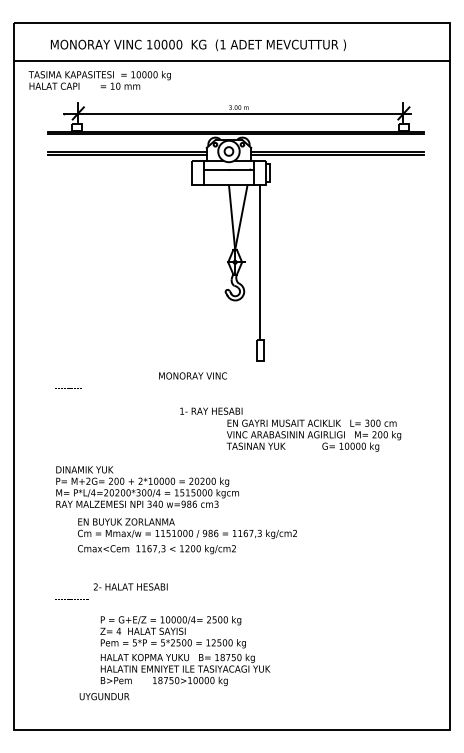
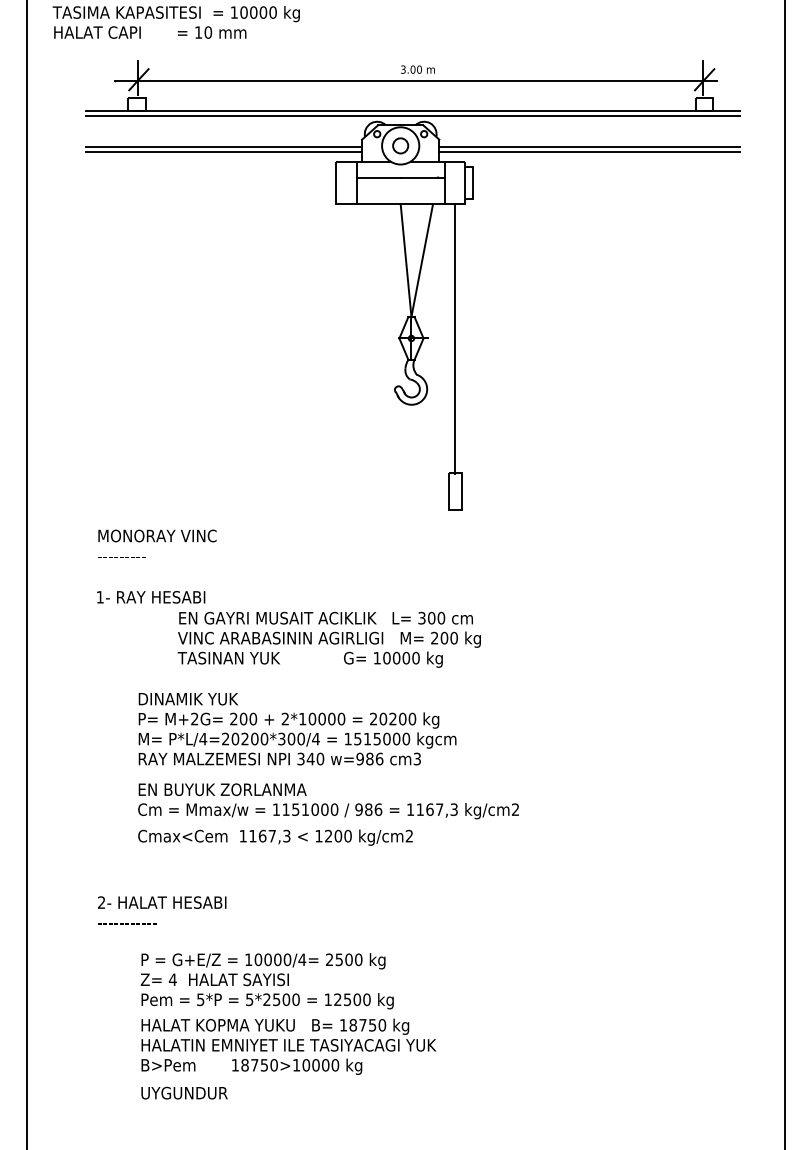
text: (192, 375) -> (156, 535), moved
text: (290, 429) -> (288, 629), moved
text: (147, 486) -> (297, 728), moved
text: (130, 586) -> (161, 901), moved
text: (185, 651) -> (288, 1014), moved

